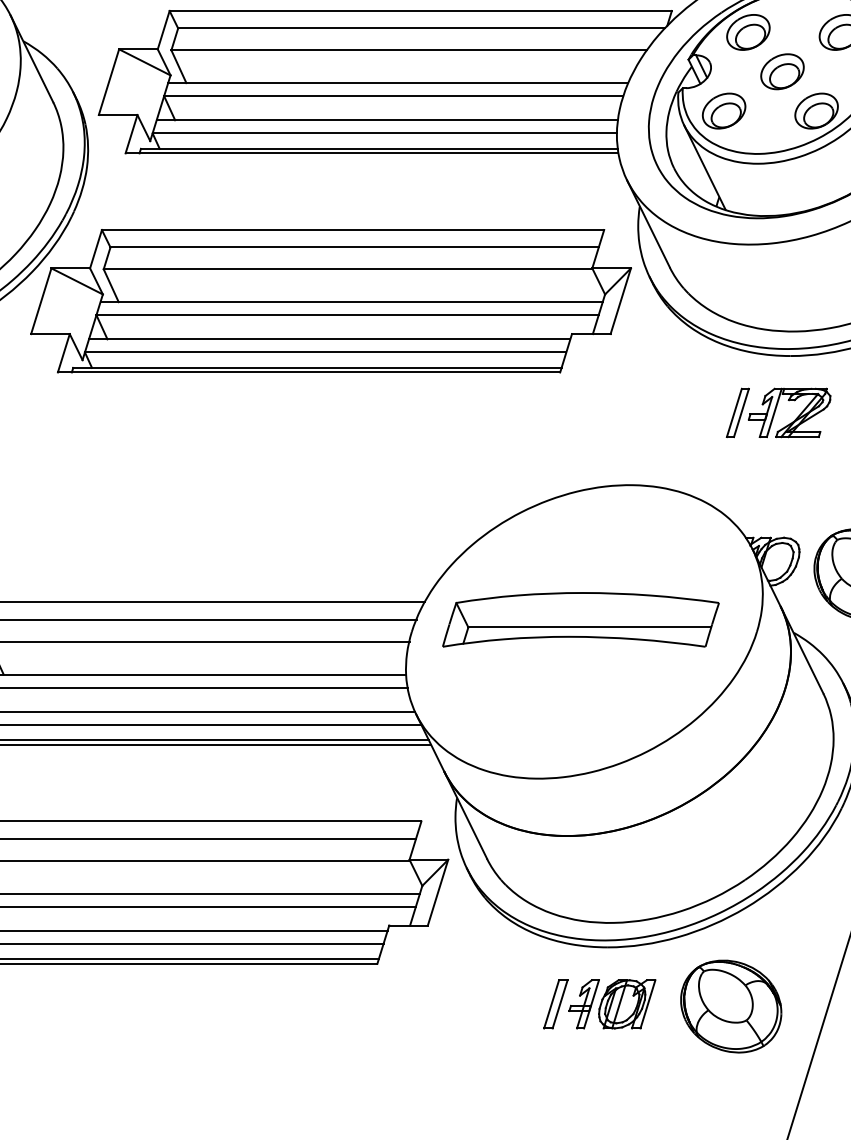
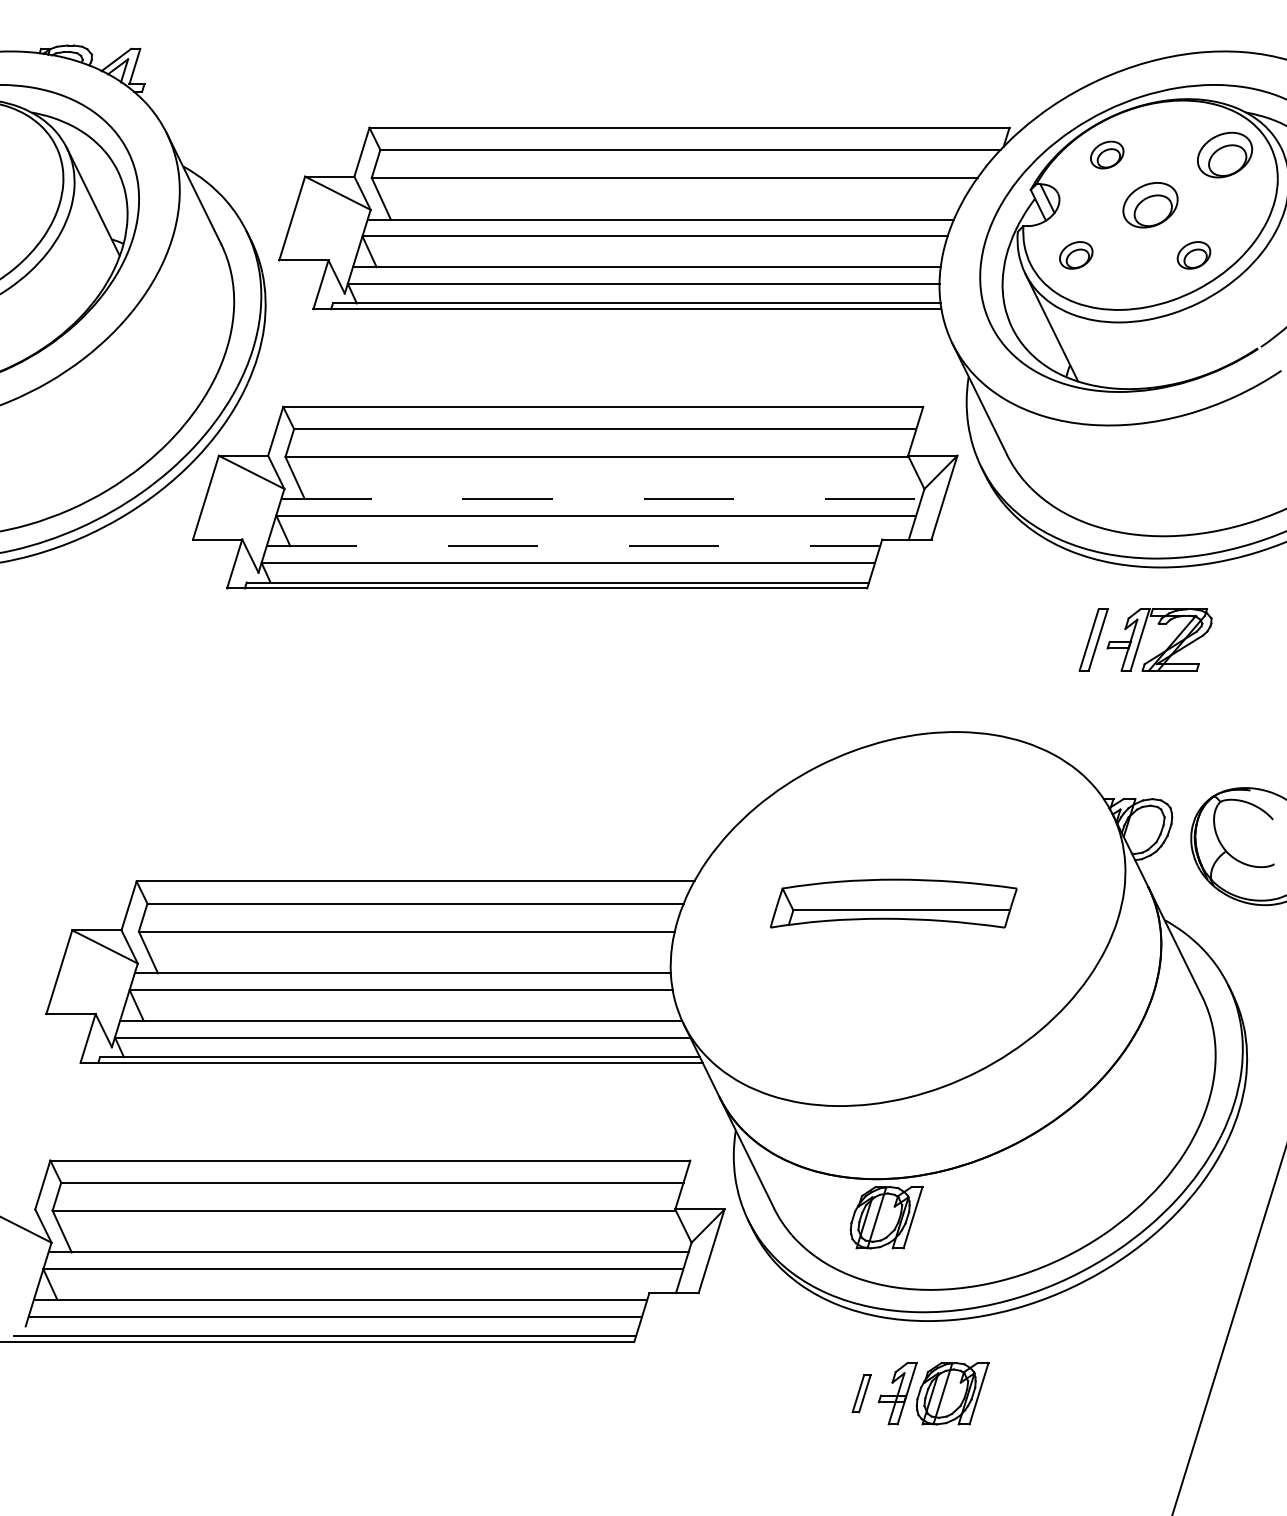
part: (748, 31) -> (1107, 154), size x0.6
part: (724, 111) -> (1076, 255), size x0.6
part: (816, 111) -> (1193, 255), size x0.6
line: (351, 301) -> (601, 498), solid -> dashed
line: (329, 339) -> (573, 546), solid -> dashed
part: (580, 619) -> (893, 903), size x0.7
part: (575, 866) -> (886, 1217), added
part: (555, 1004) -> (861, 1393), size x0.6
part: (730, 1006) -> (1084, 1396), removed

